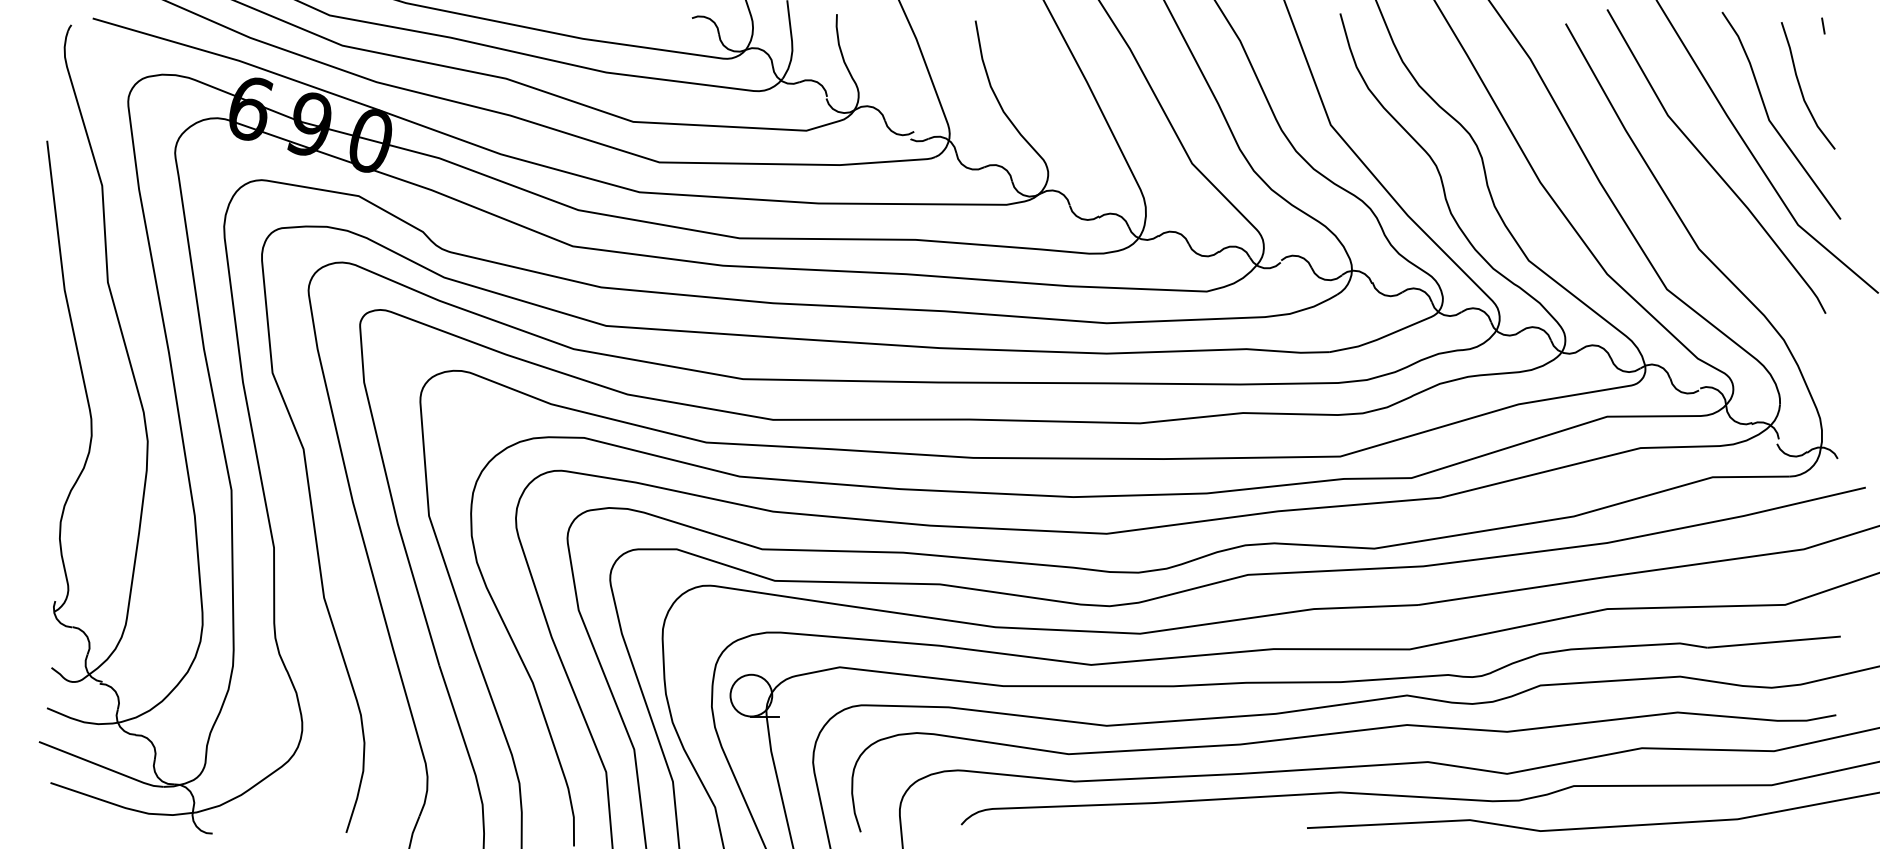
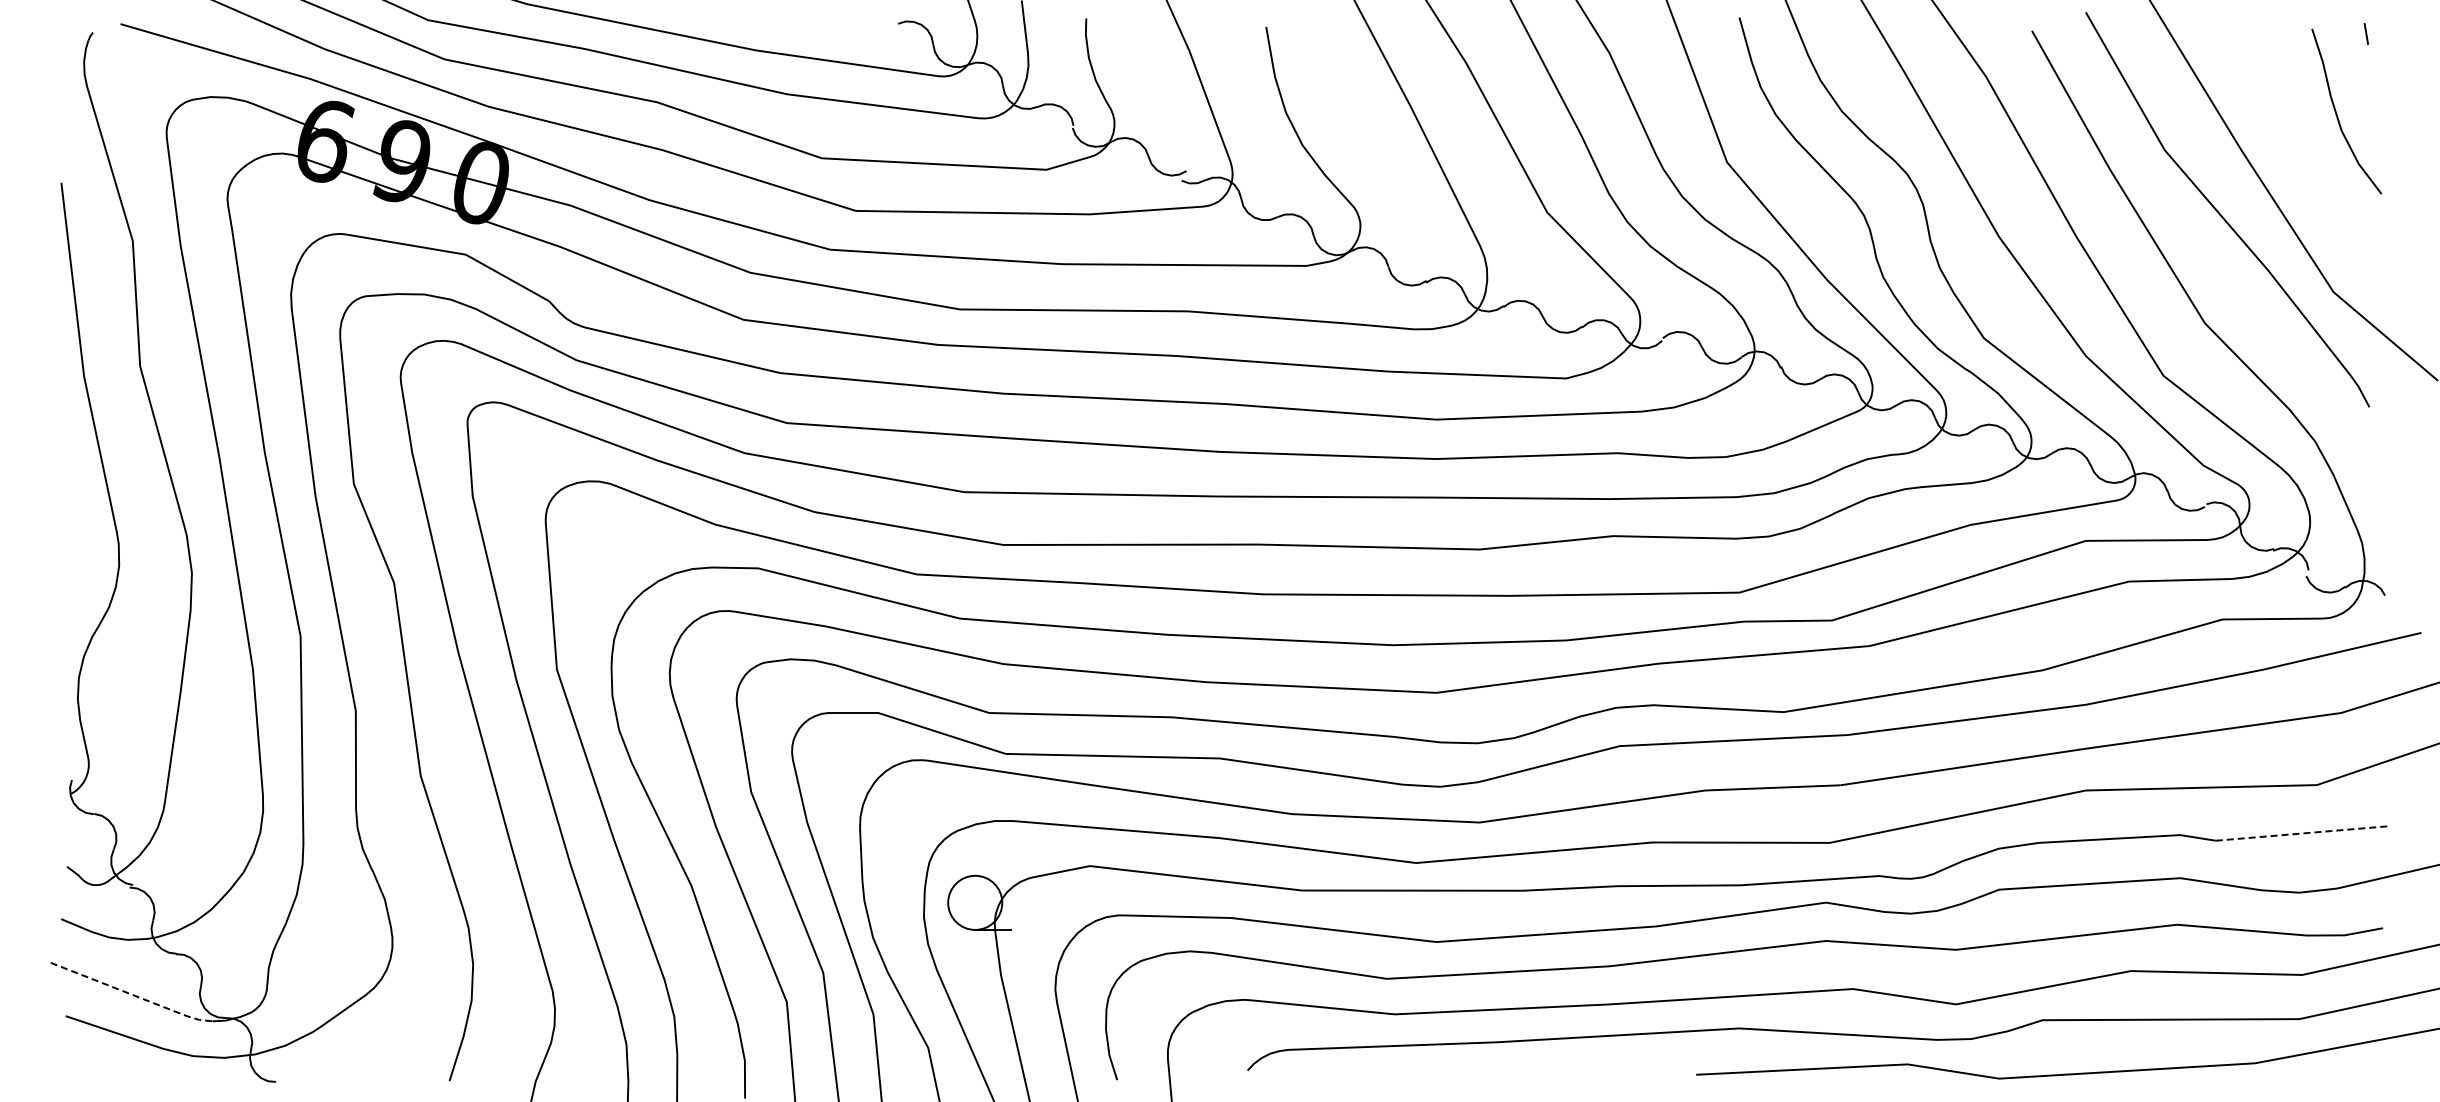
line: (1771, 121) -> (2298, 157), removed
line: (1774, 642) -> (2302, 833), solid -> dashed
line: (102, 767) -> (133, 995), solid -> dashed

